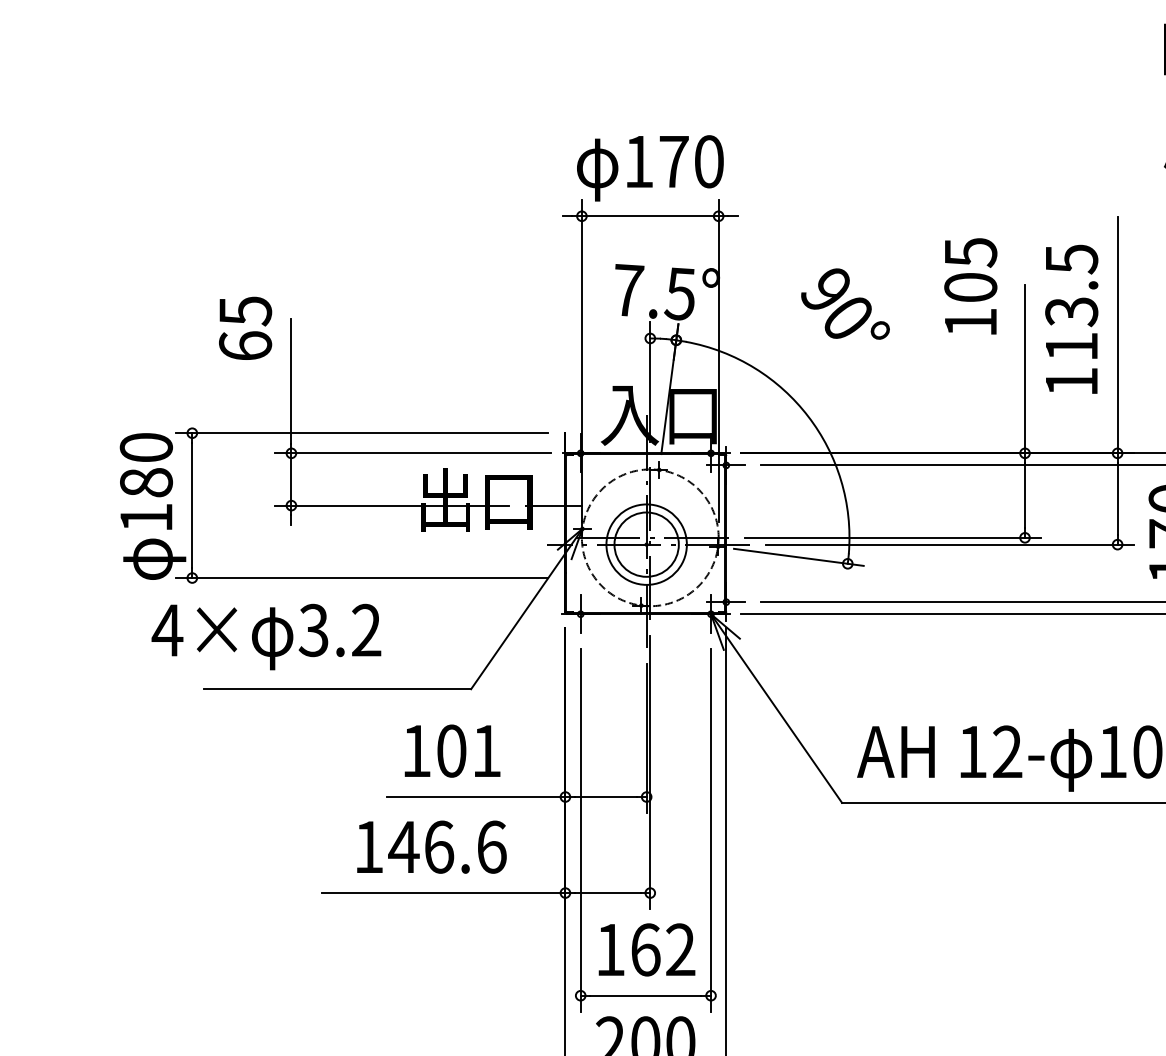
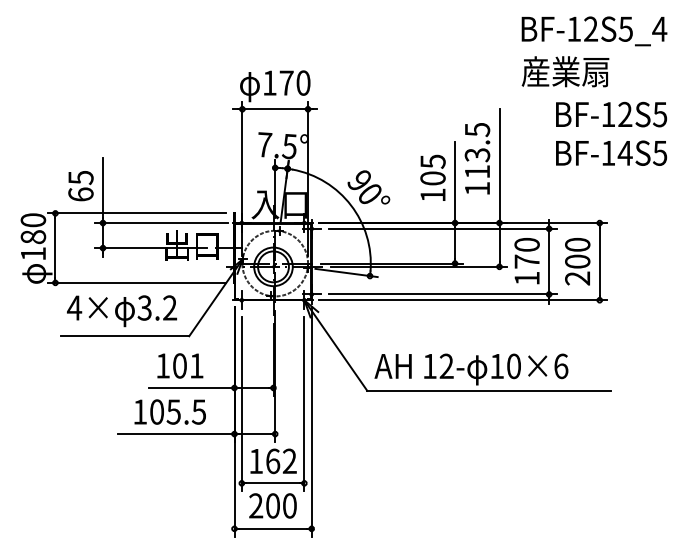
text: (969, 285) -> (432, 177), moved
text: (844, 304) -> (368, 187), moved
text: (244, 329) -> (80, 186), moved
text: (265, 637) -> (121, 311), moved
text: (446, 846) -> (177, 411), 146.6 -> 105.5

